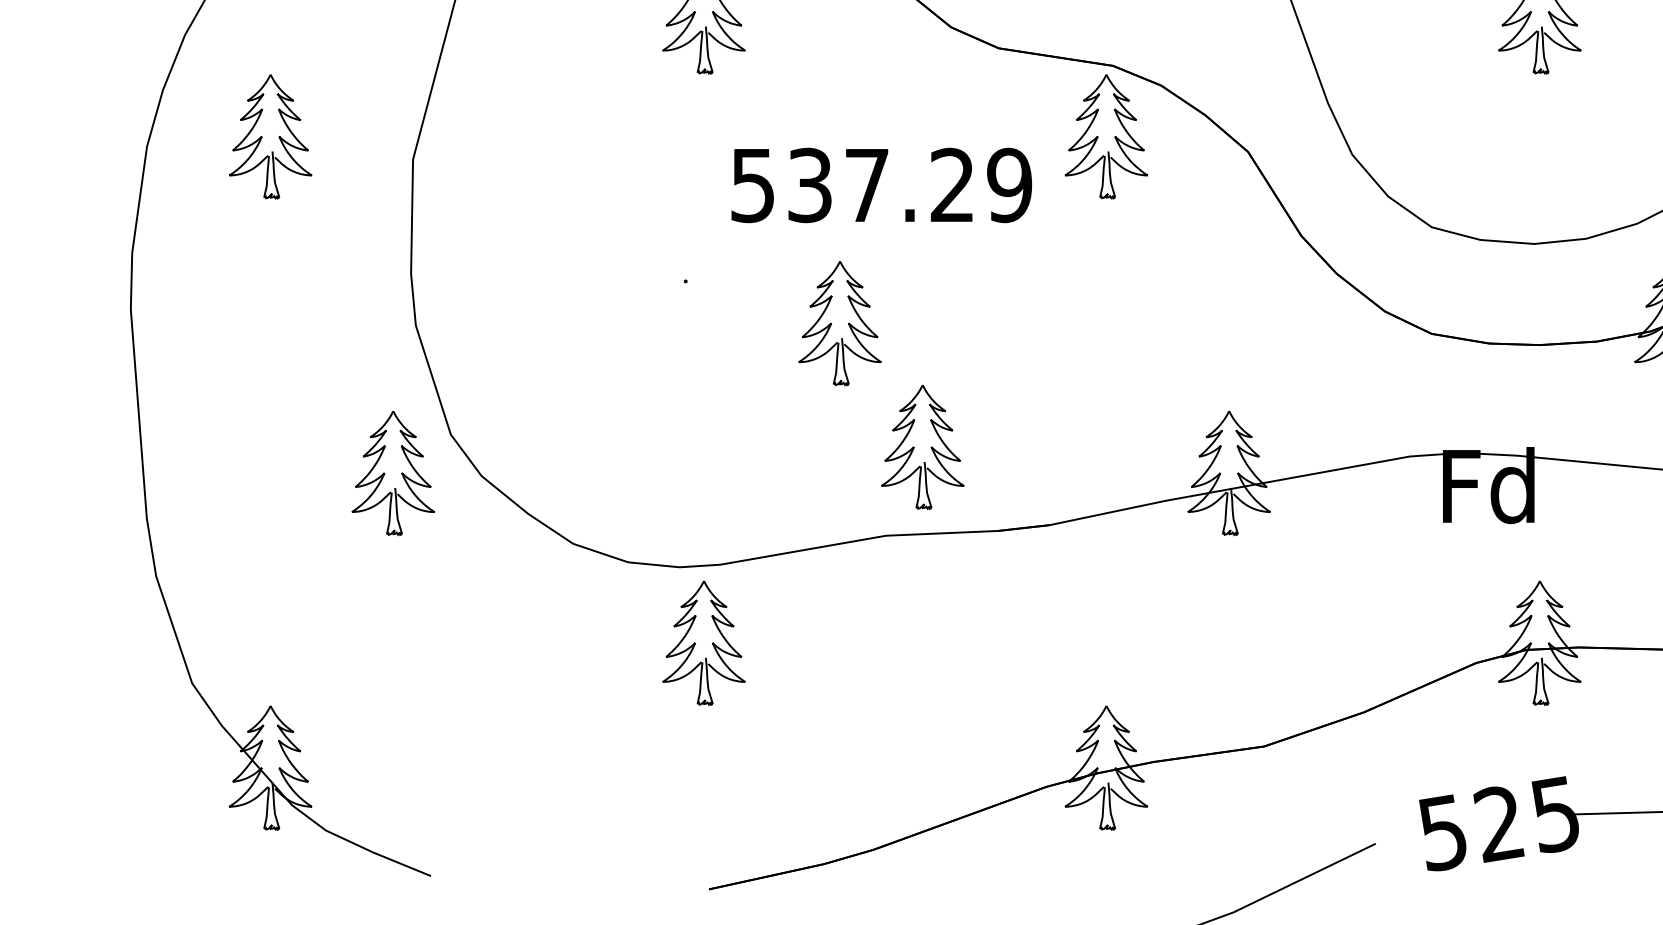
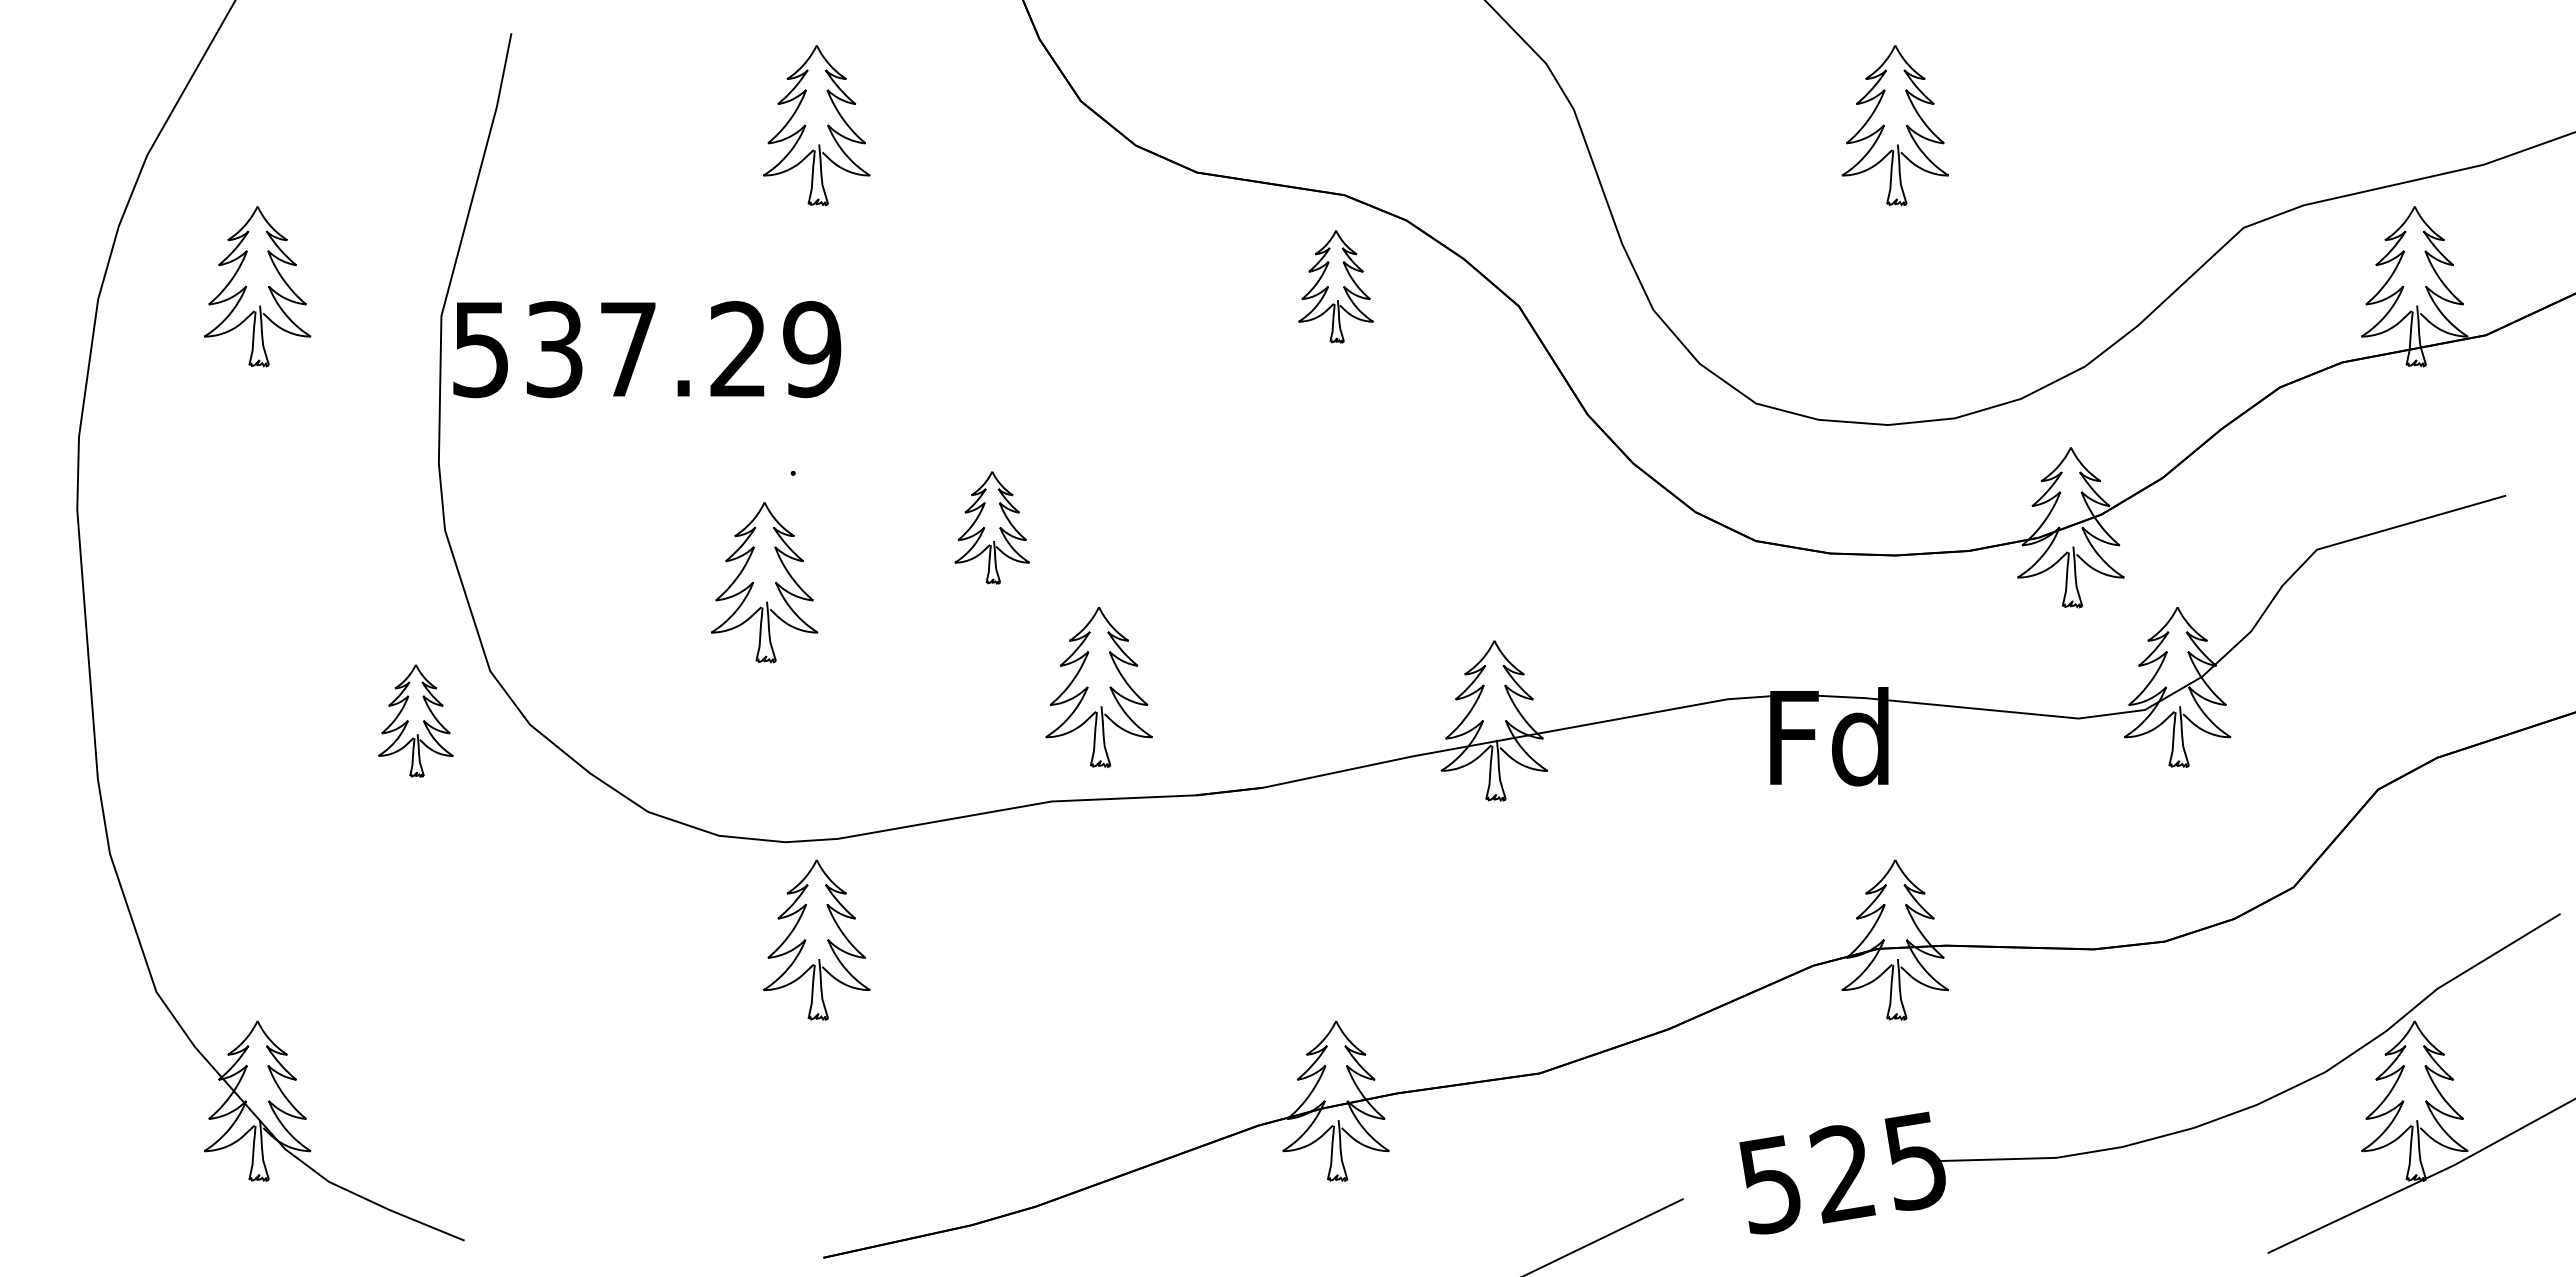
part: (1105, 136) -> (1335, 286), size x0.7
text: (882, 185) -> (647, 349), moved
part: (839, 323) -> (991, 527), size x0.7
part: (654, 366) -> (753, 582), added
part: (392, 472) -> (415, 720), size x0.7

